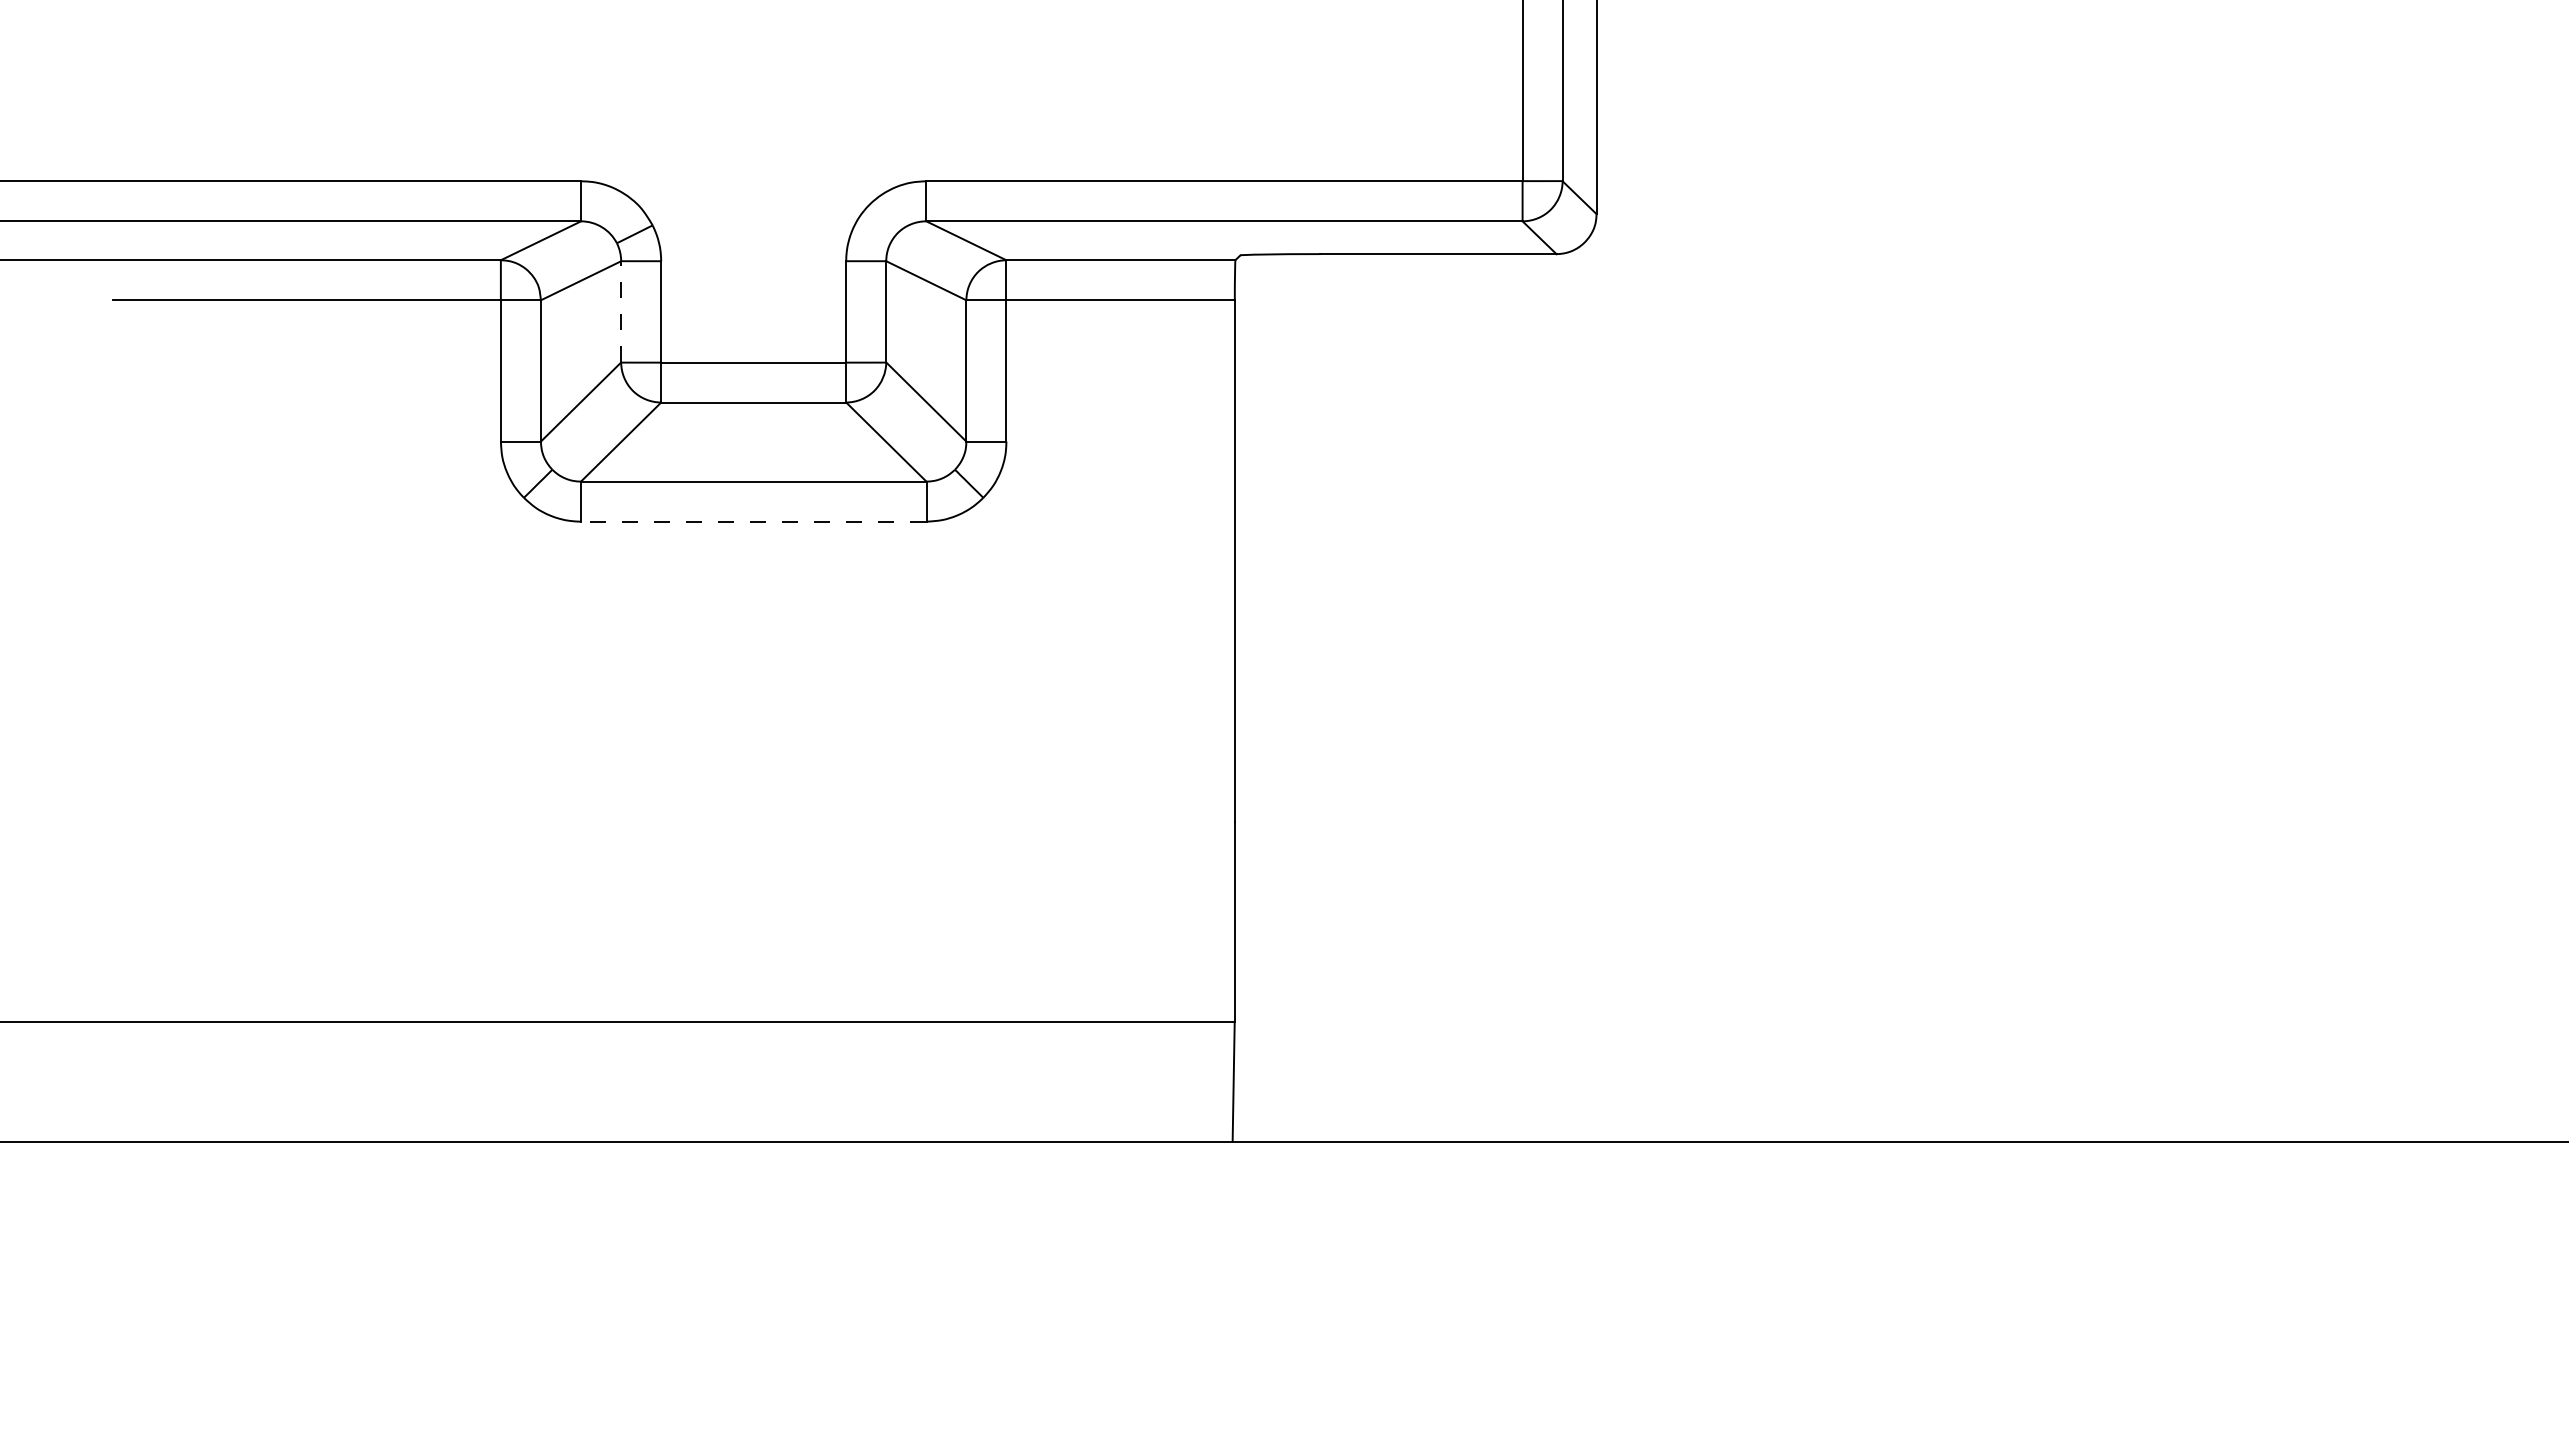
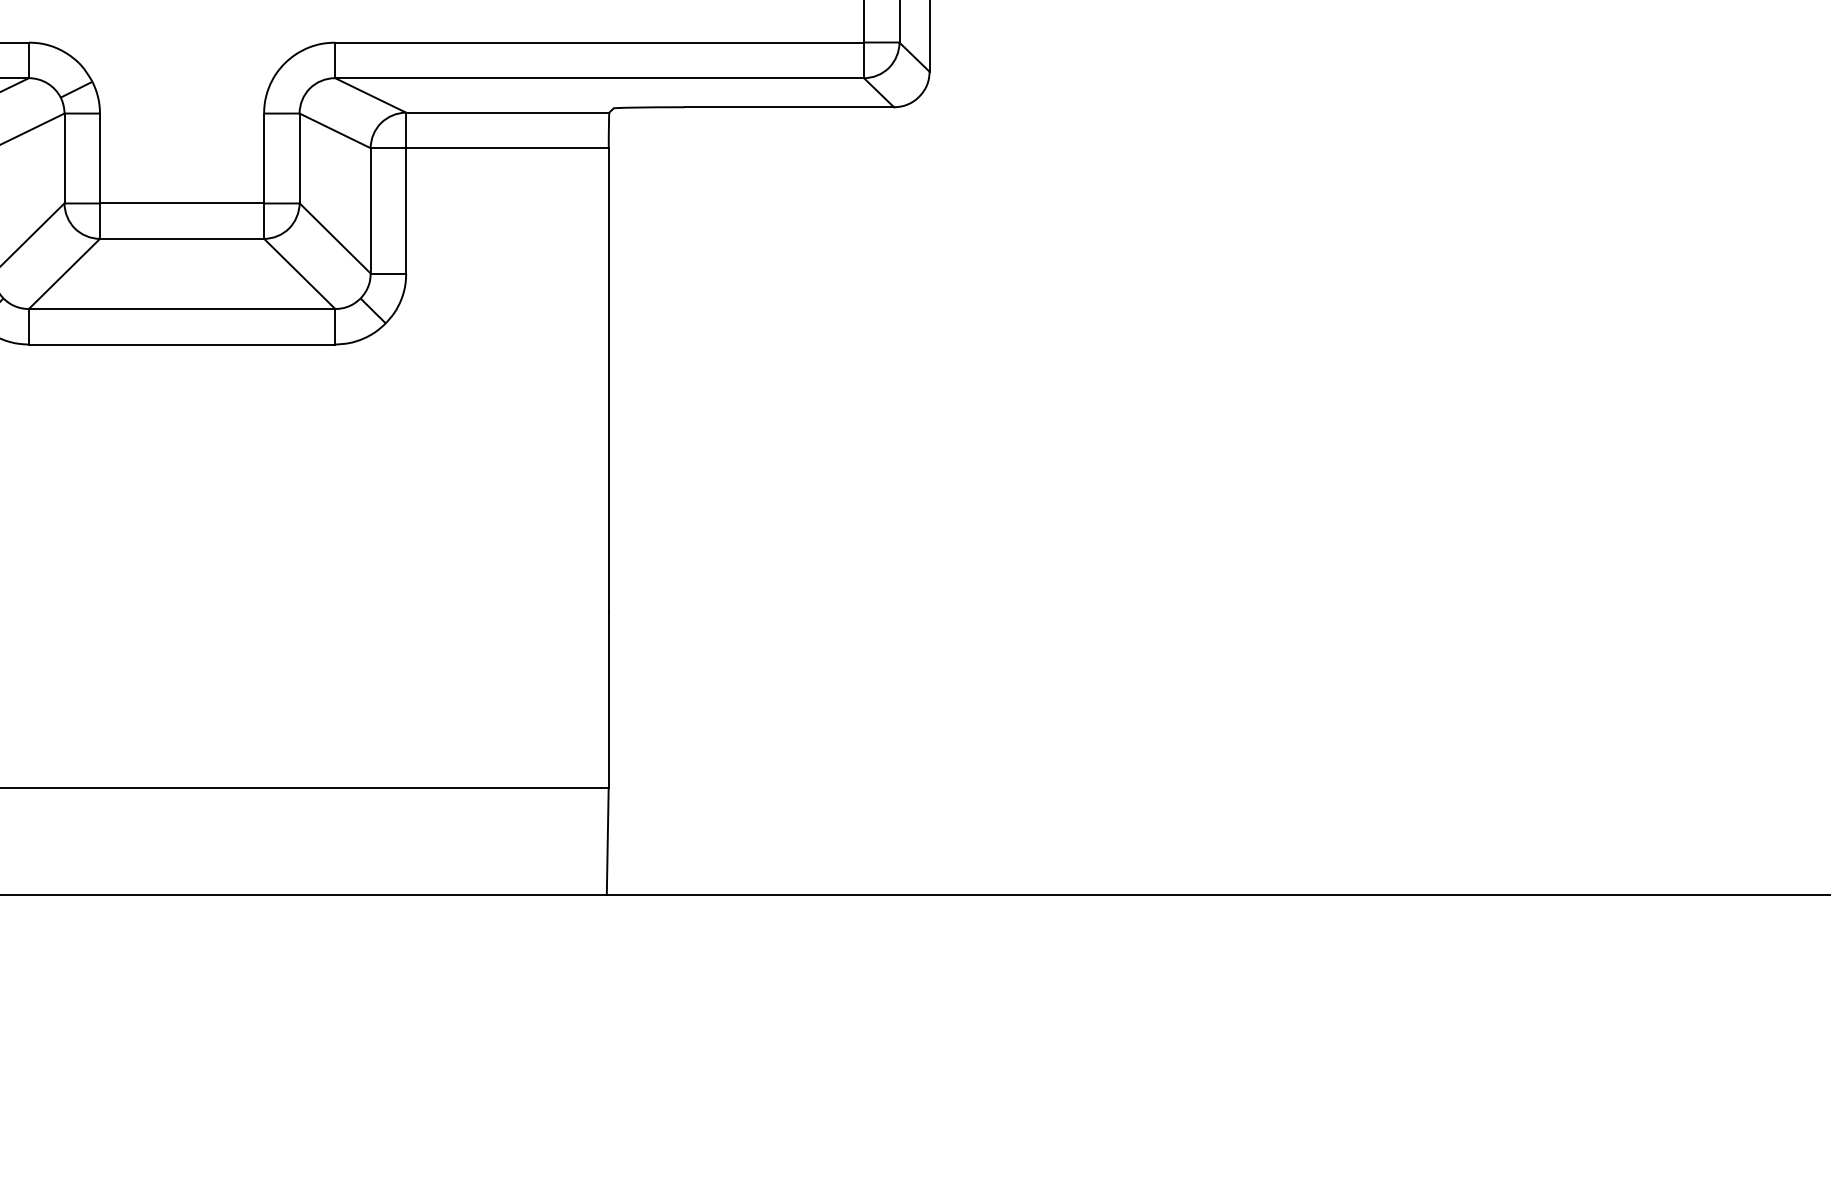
line: (621, 311) -> (64, 158), dashed -> solid
line: (753, 521) -> (181, 344), dashed -> solid

